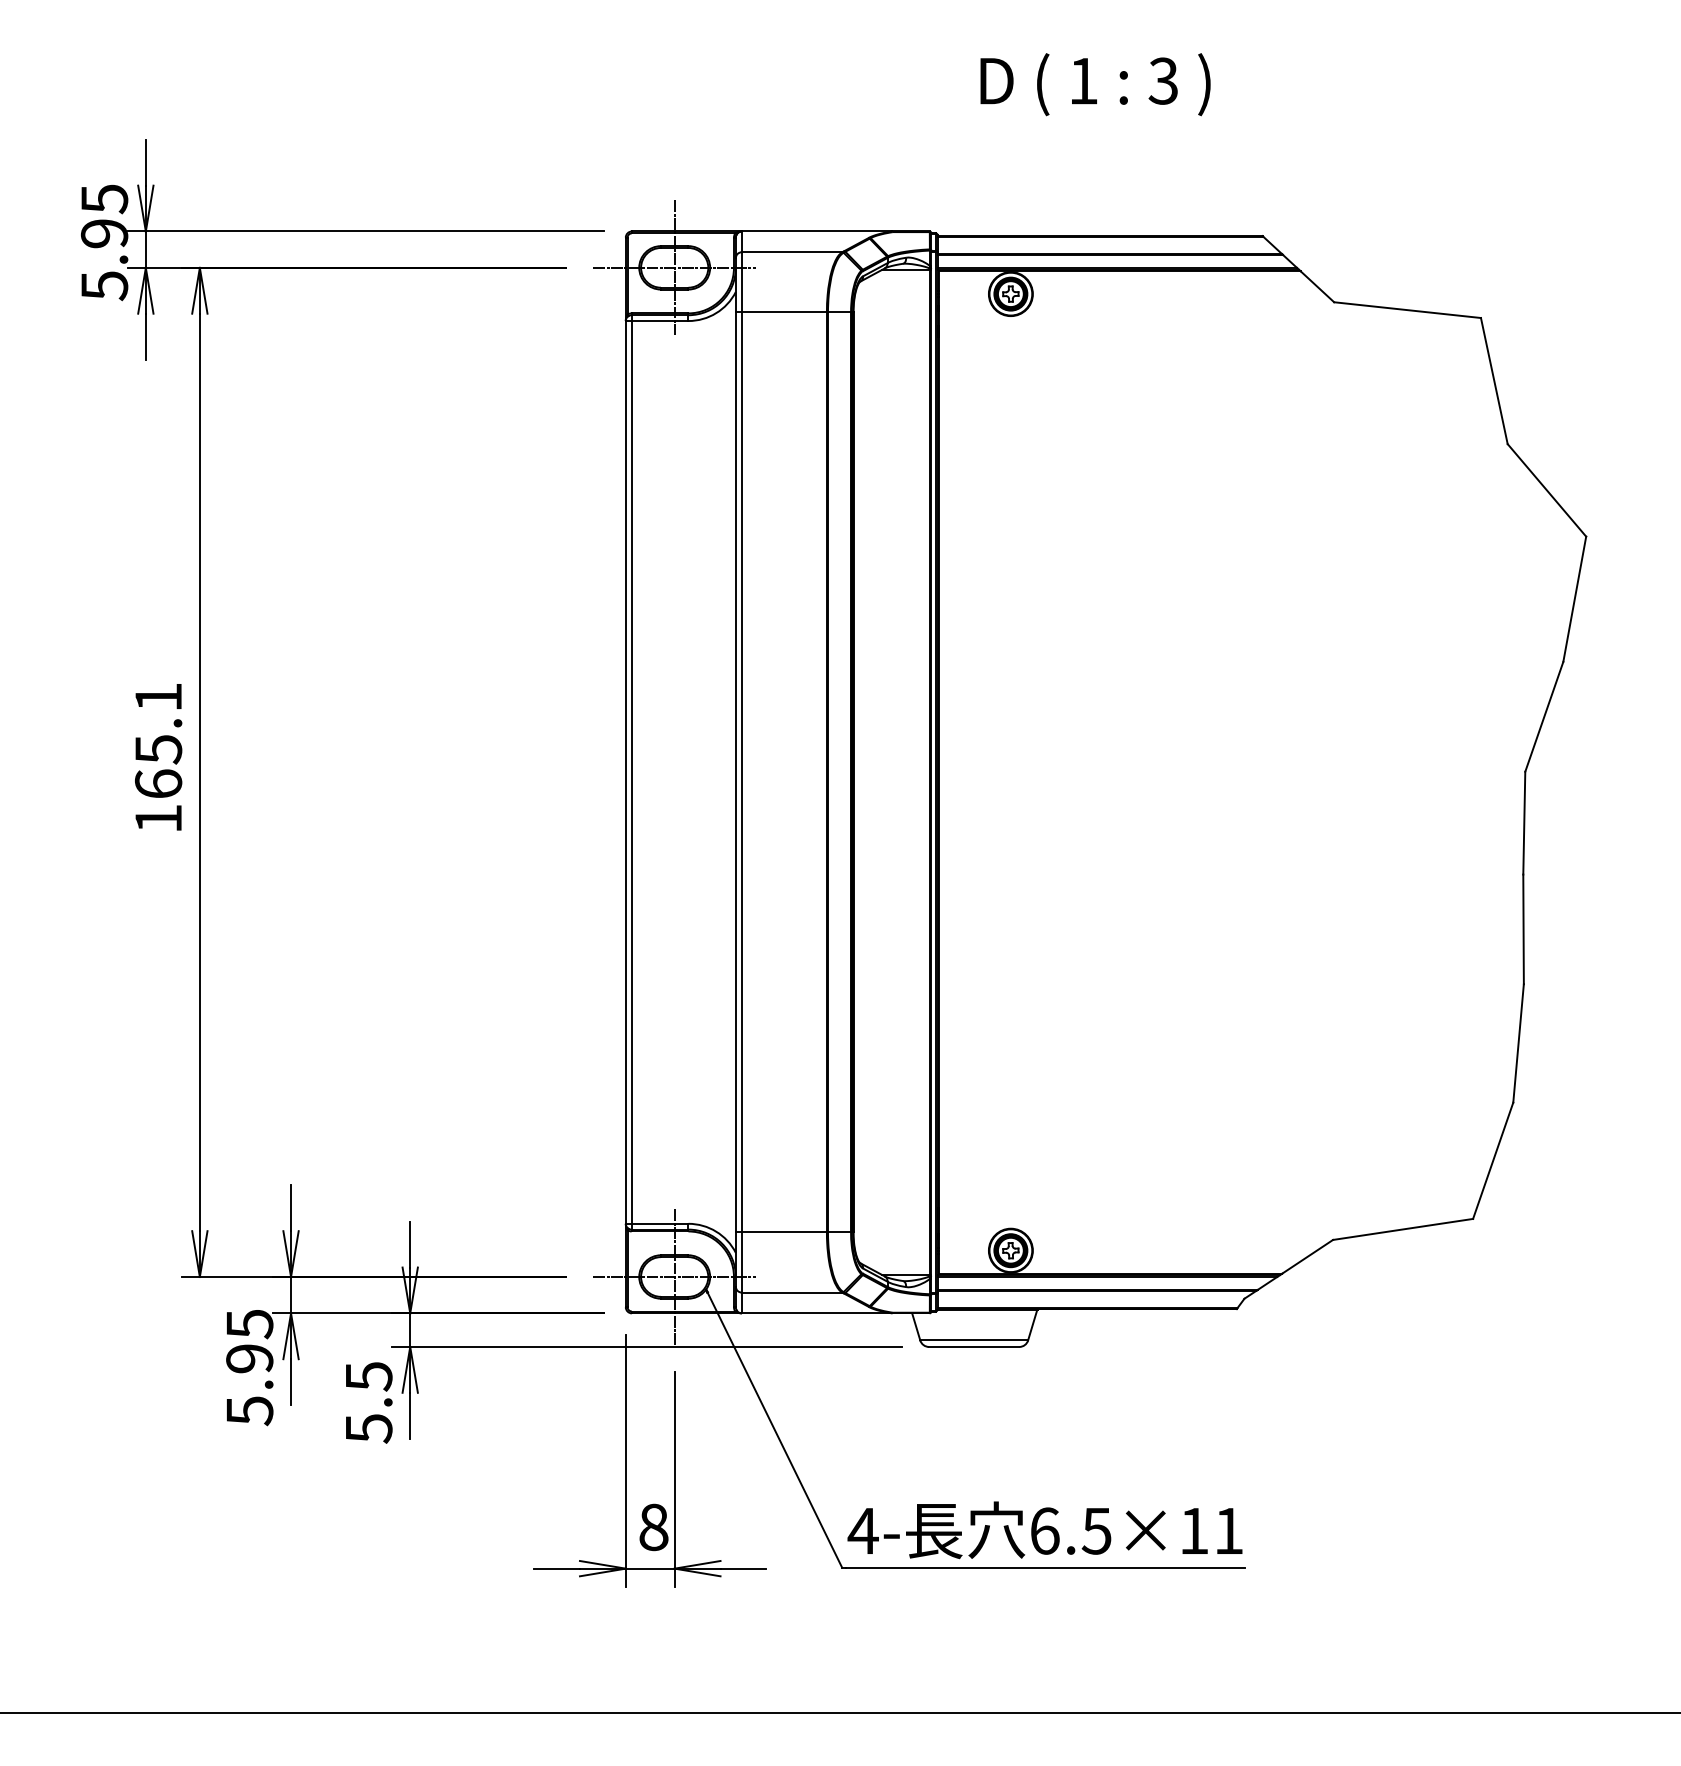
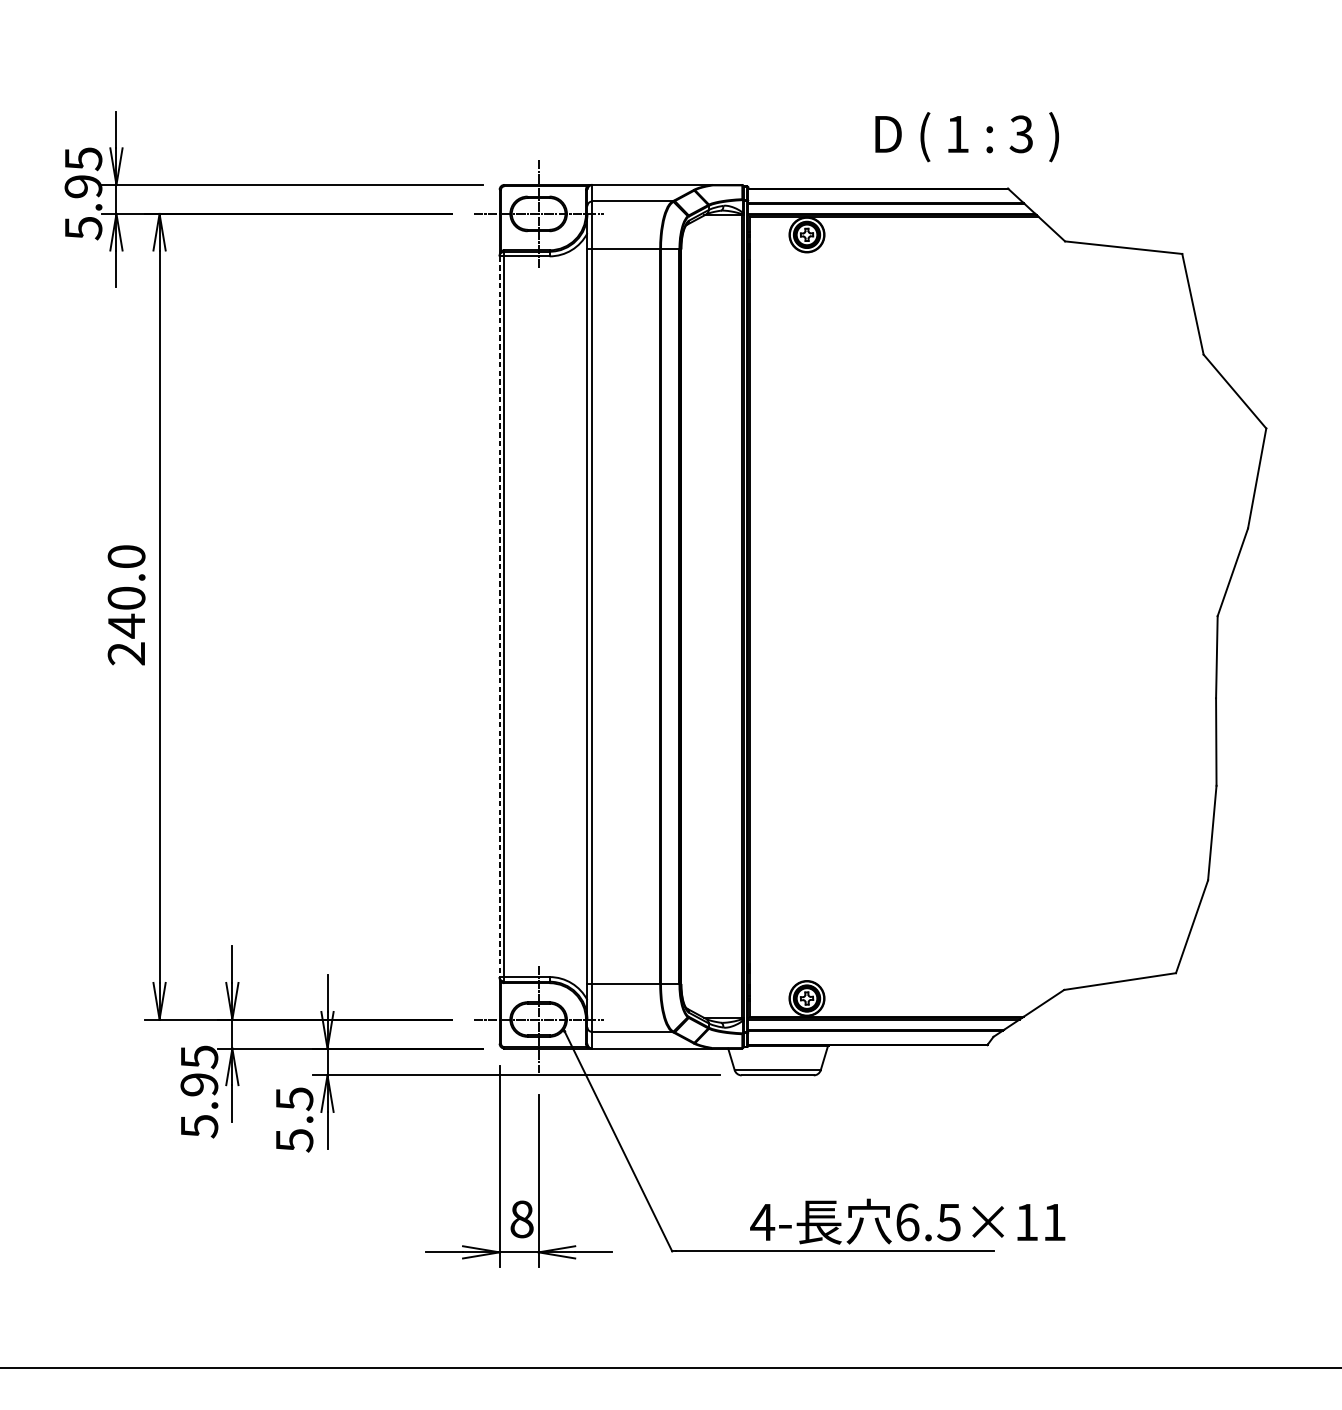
text: (1095, 84) -> (967, 137), moved
text: (158, 758) -> (126, 605), 165.1 -> 240.0
line: (625, 772) -> (499, 616), solid -> dashed
text: (1044, 1530) -> (907, 1221), moved

